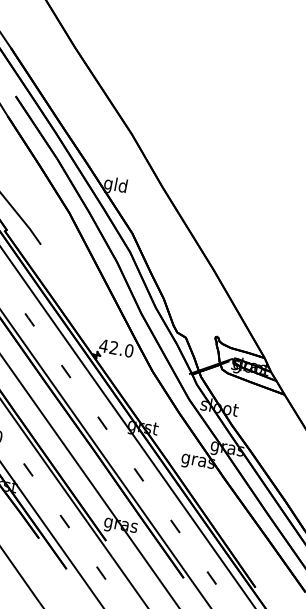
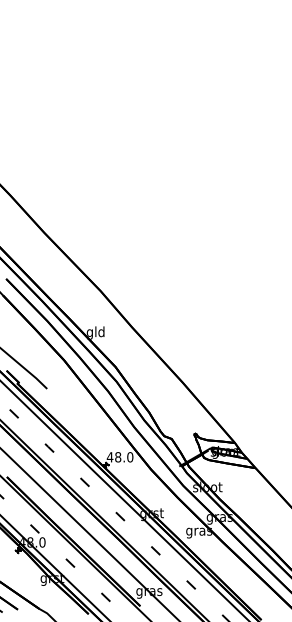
text: (114, 348) -> (118, 457), 42.0 -> 48.0

